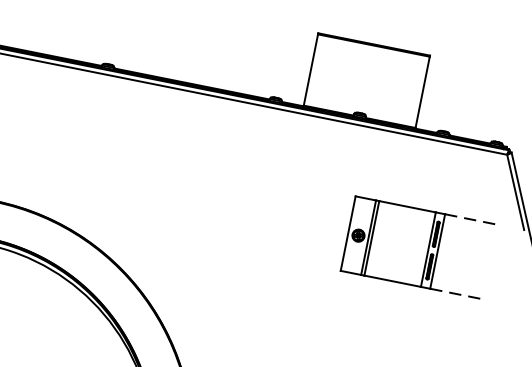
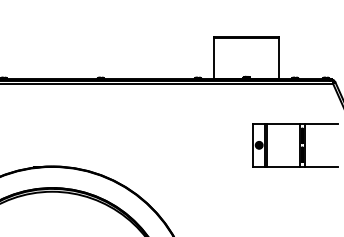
line: (473, 219) -> (321, 123), dashed -> solid
line: (458, 293) -> (321, 166), dashed -> solid

